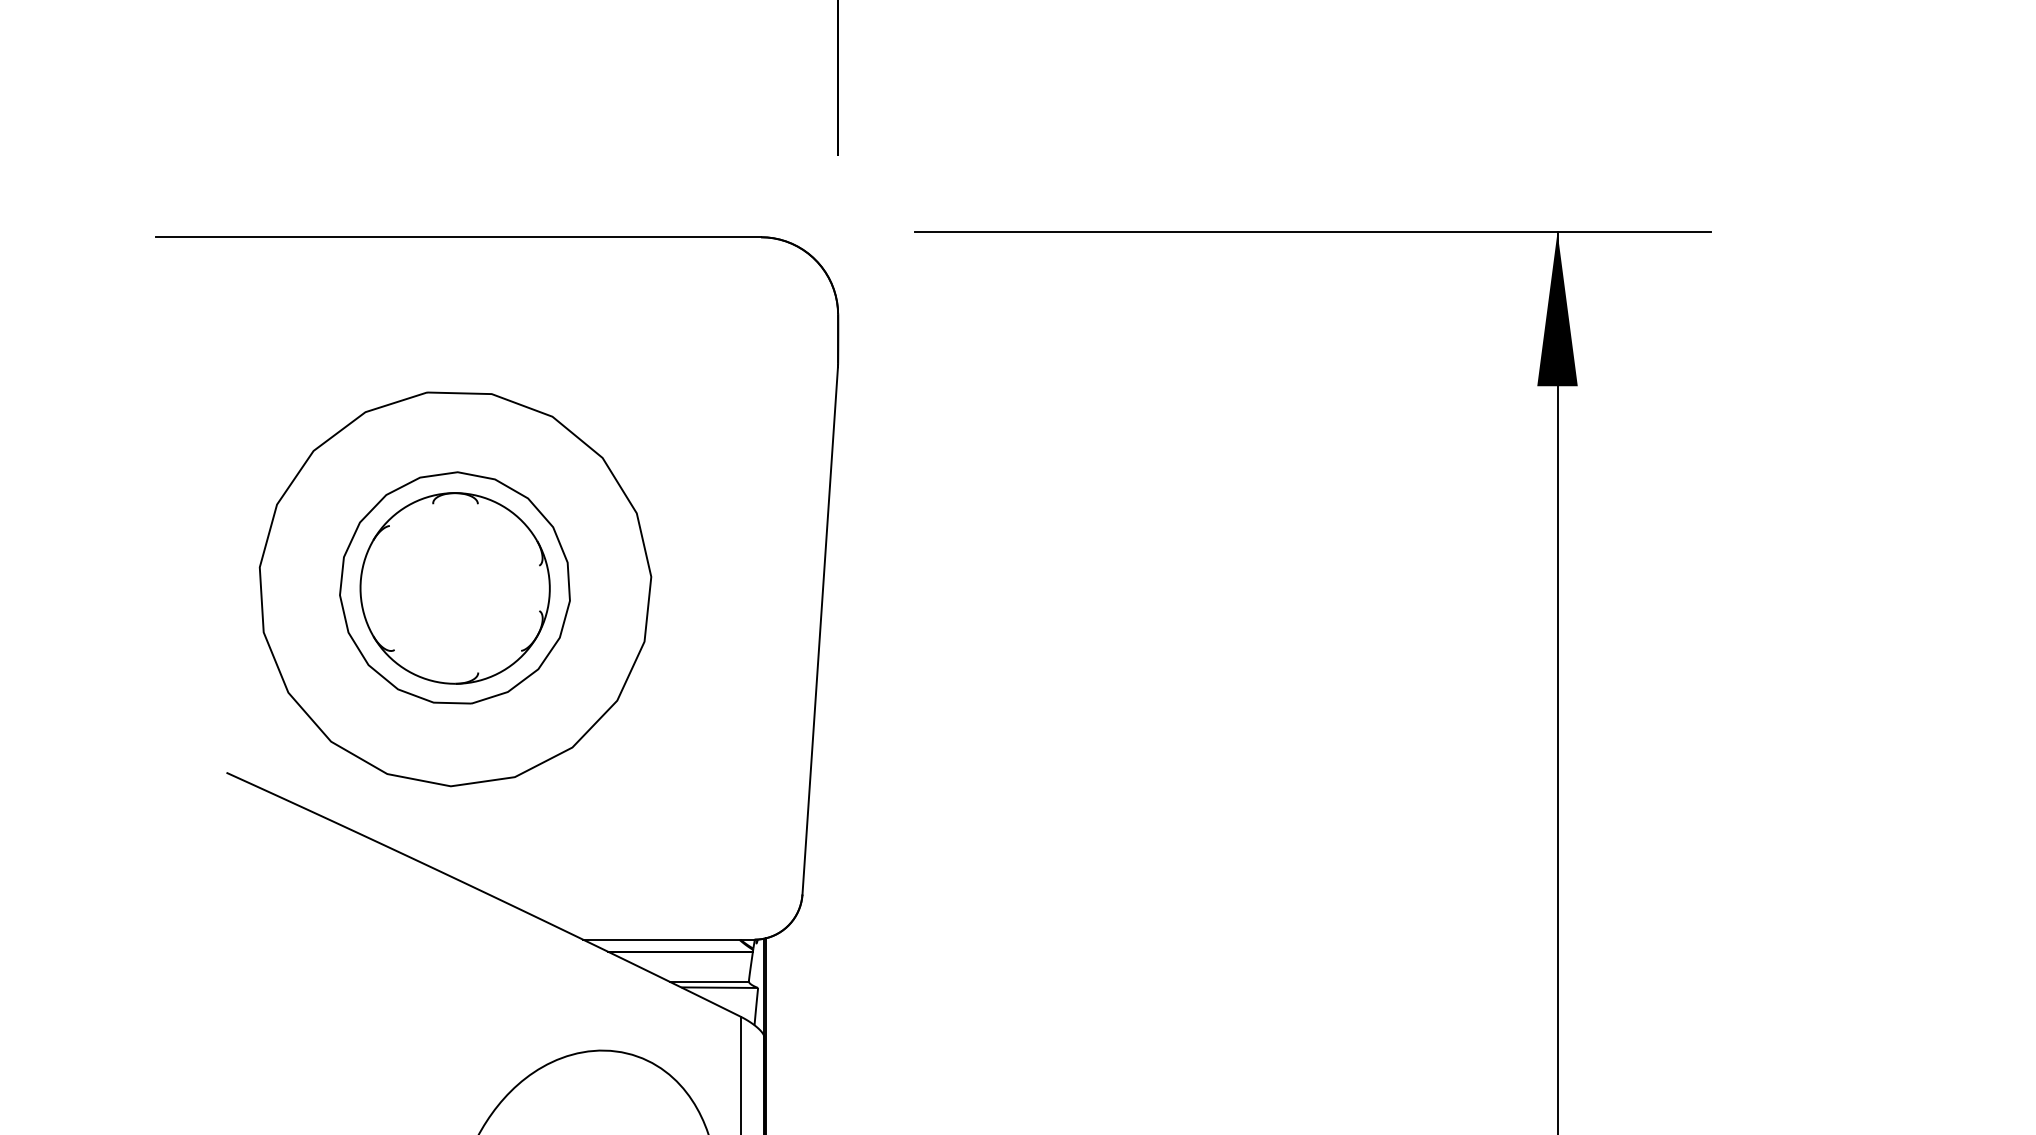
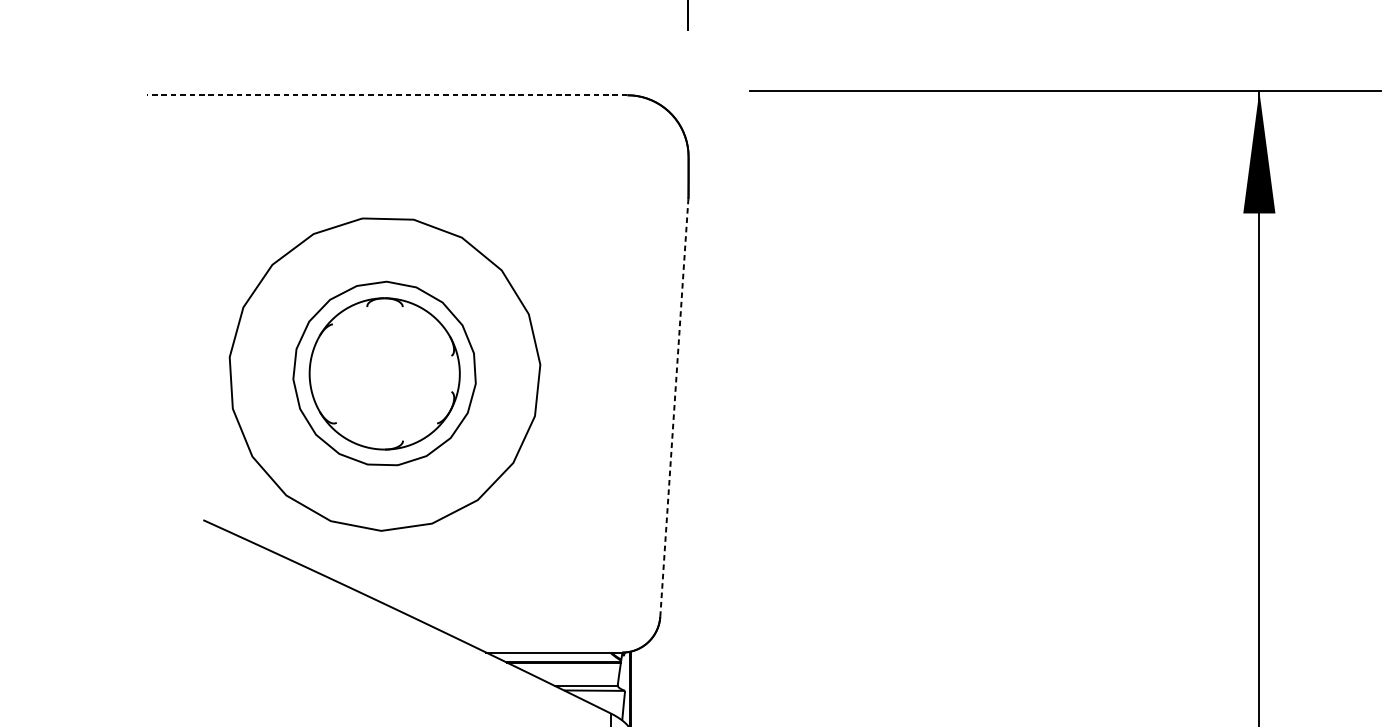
line: (458, 237) -> (387, 95), solid -> dashed
line: (820, 631) -> (674, 408), solid -> dashed

